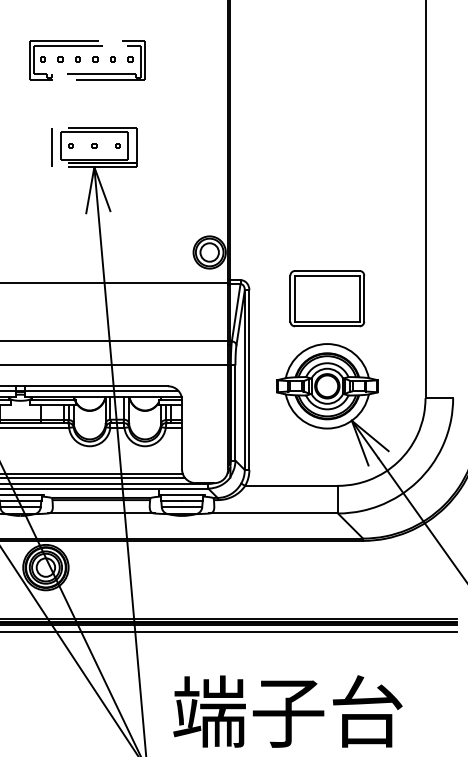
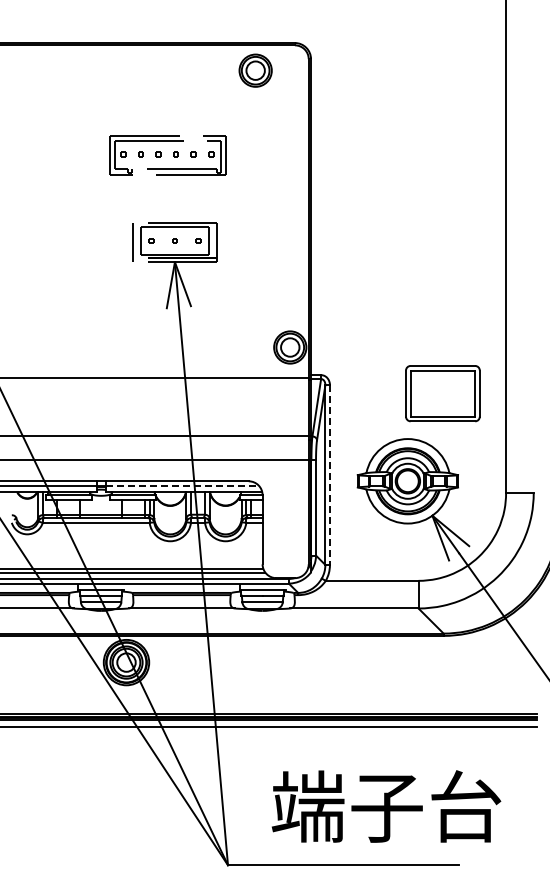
part: (326, 298) -> (442, 393), moved
line: (248, 380) -> (329, 475), solid -> dashed
line: (101, 390) -> (182, 485), solid -> dashed
text: (287, 711) -> (386, 806), moved

